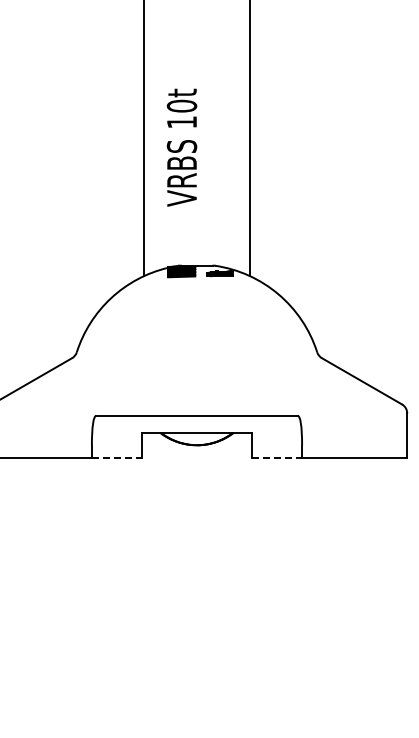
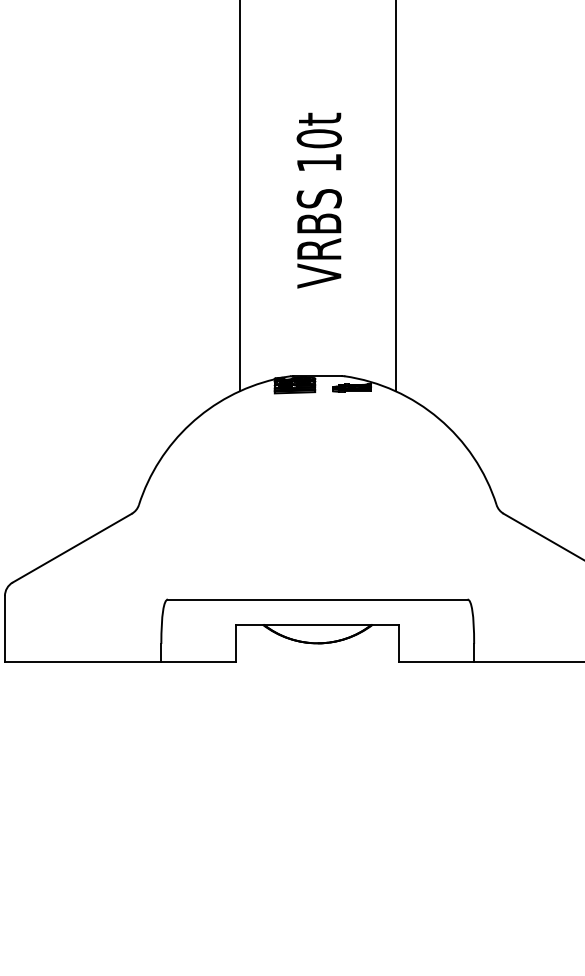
text: (181, 147) -> (318, 200), moved
line: (117, 457) -> (199, 661), dashed -> solid
line: (277, 457) -> (437, 661), dashed -> solid

